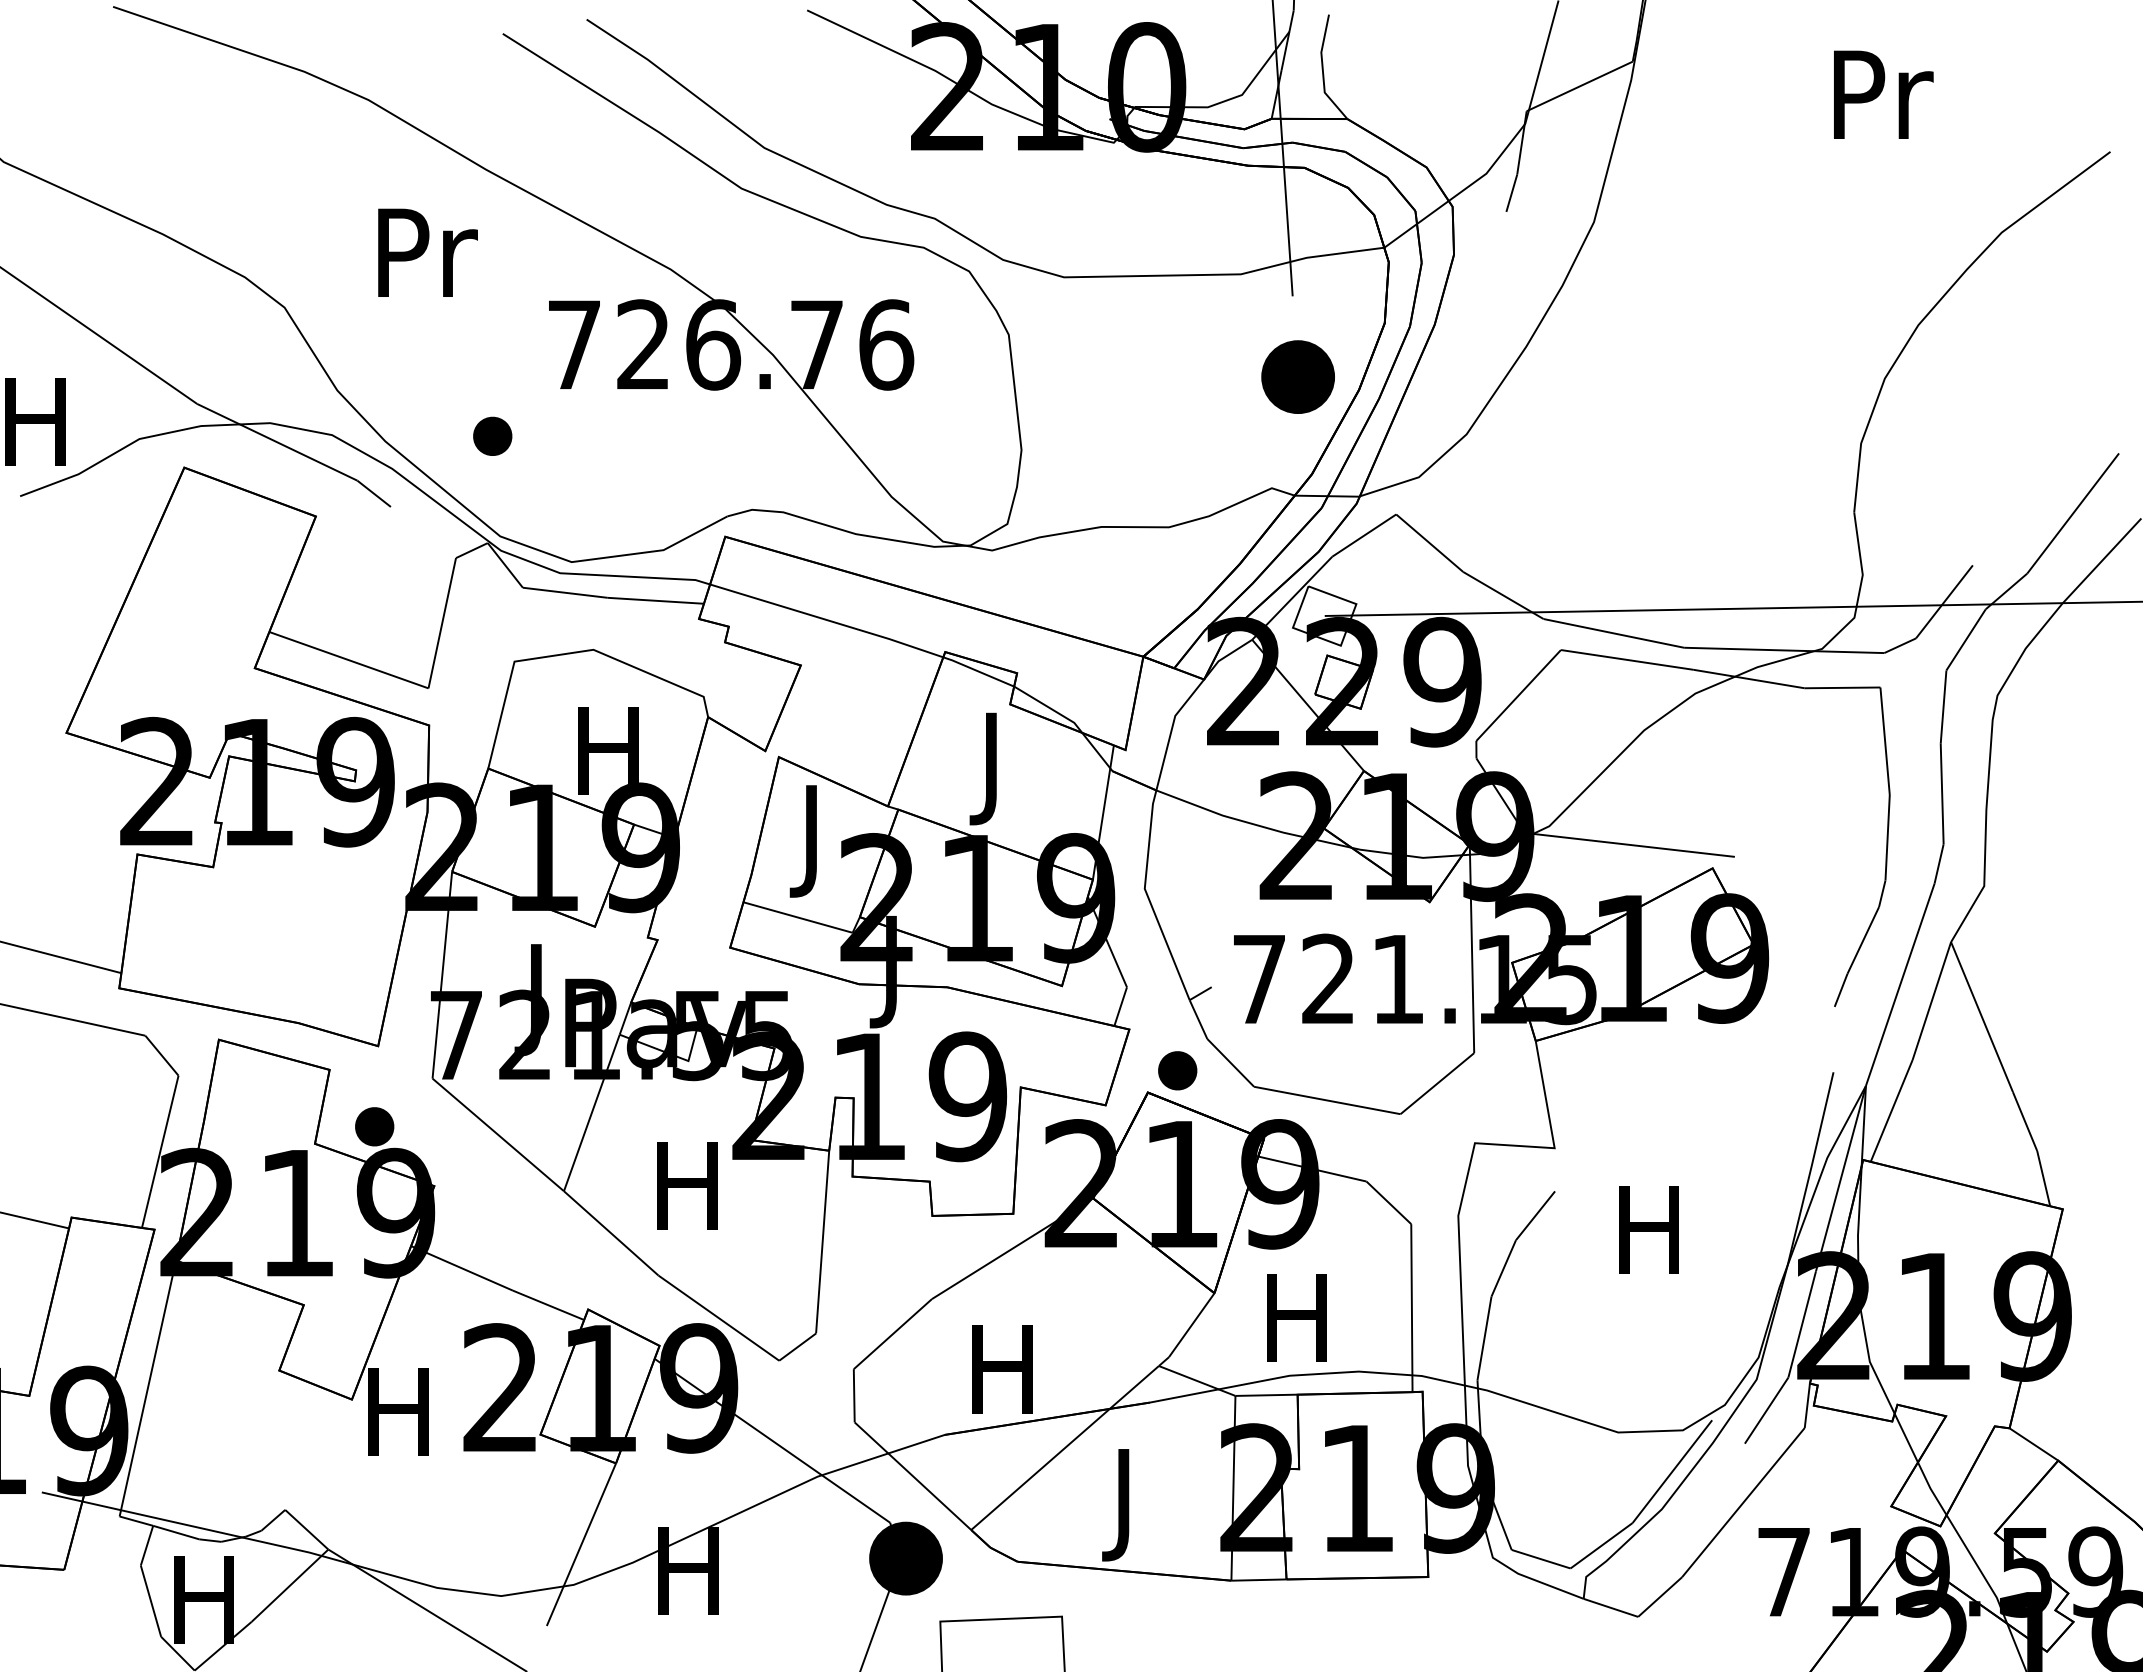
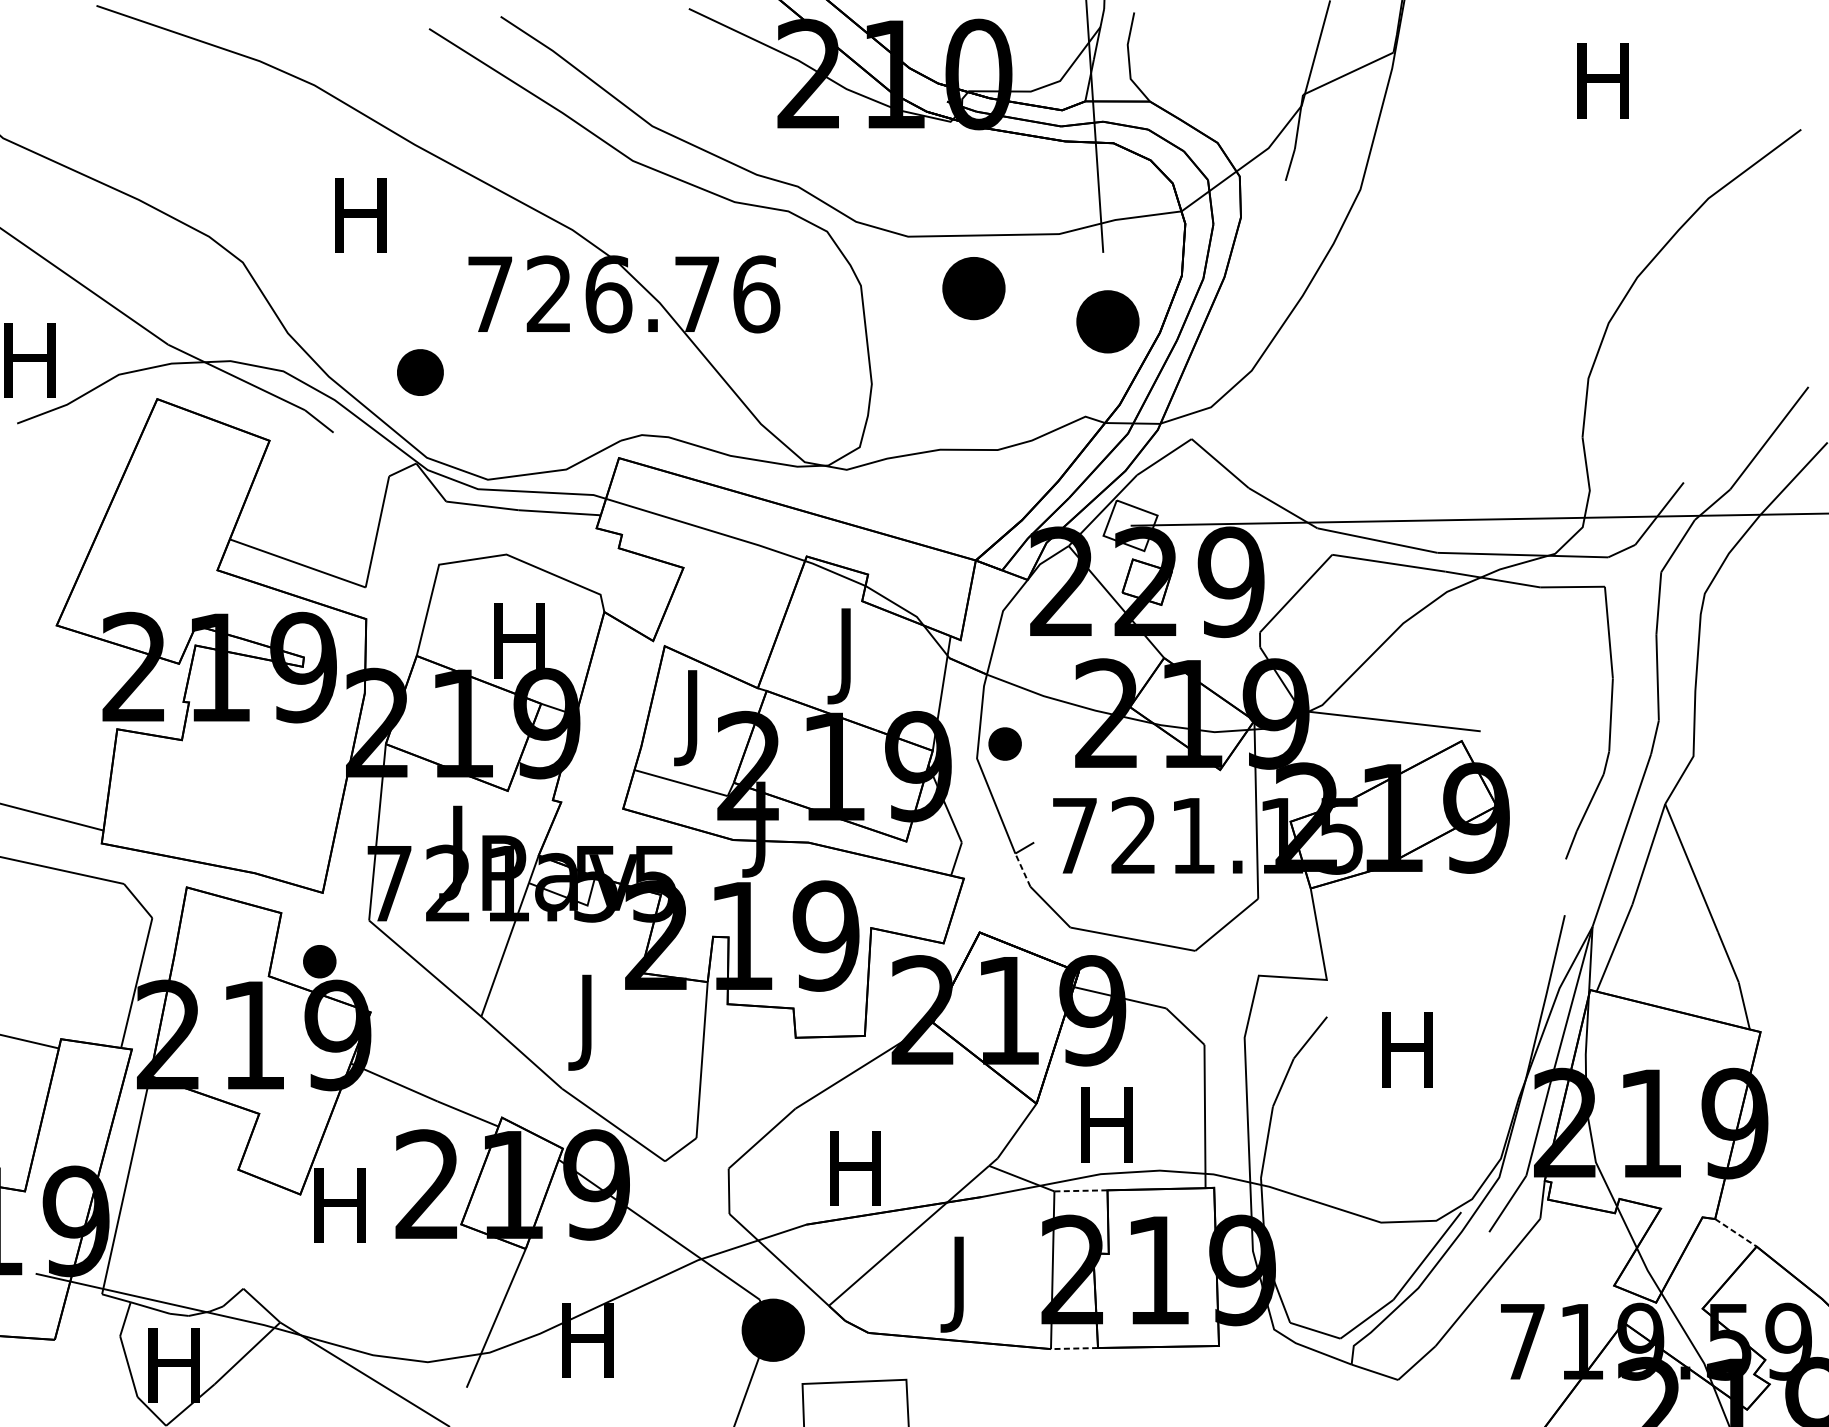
text: (1883, 94) -> (1607, 80), Pr -> H
text: (427, 252) -> (364, 215), Pr -> H
part: (1140, 337) -> (973, 288), added
part: (492, 435) -> (420, 371), size x1.4
line: (1198, 1019) -> (1022, 870), solid -> dashed
part: (1177, 1070) -> (1004, 743), moved
text: (687, 1198) -> (586, 1022), H -> J
line: (1267, 1395) -> (1081, 1191), solid -> dashed
line: (2034, 1444) -> (1736, 1232), solid -> dashed
line: (1258, 1580) -> (1074, 1348), solid -> dashed

